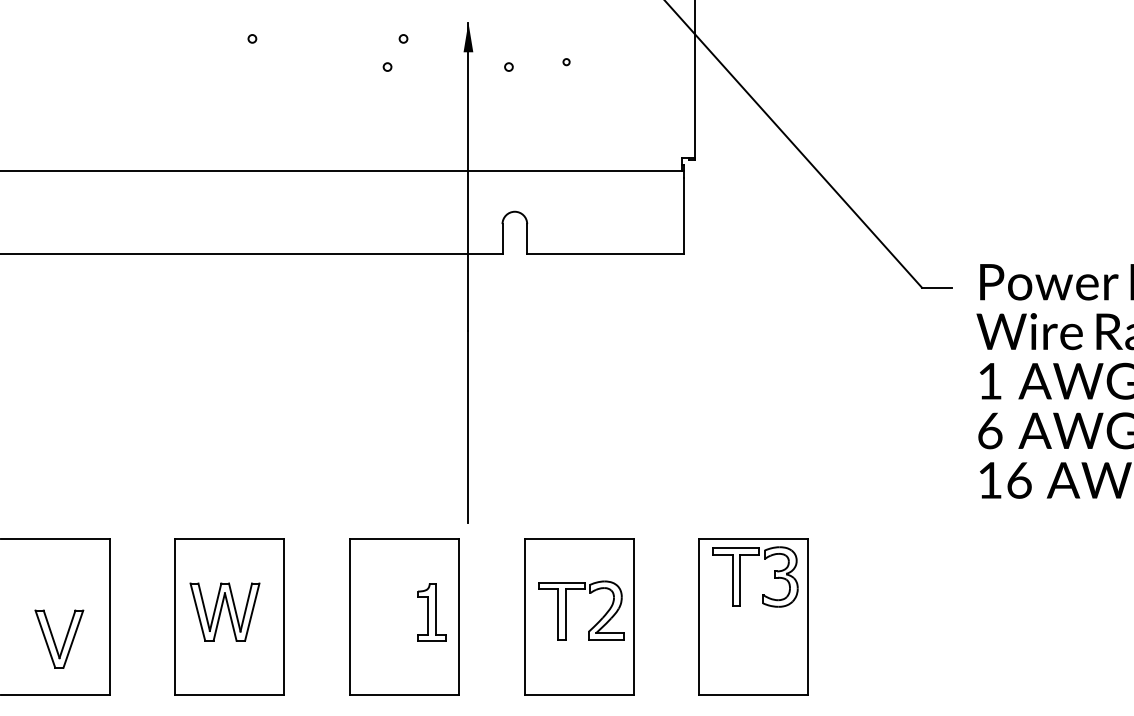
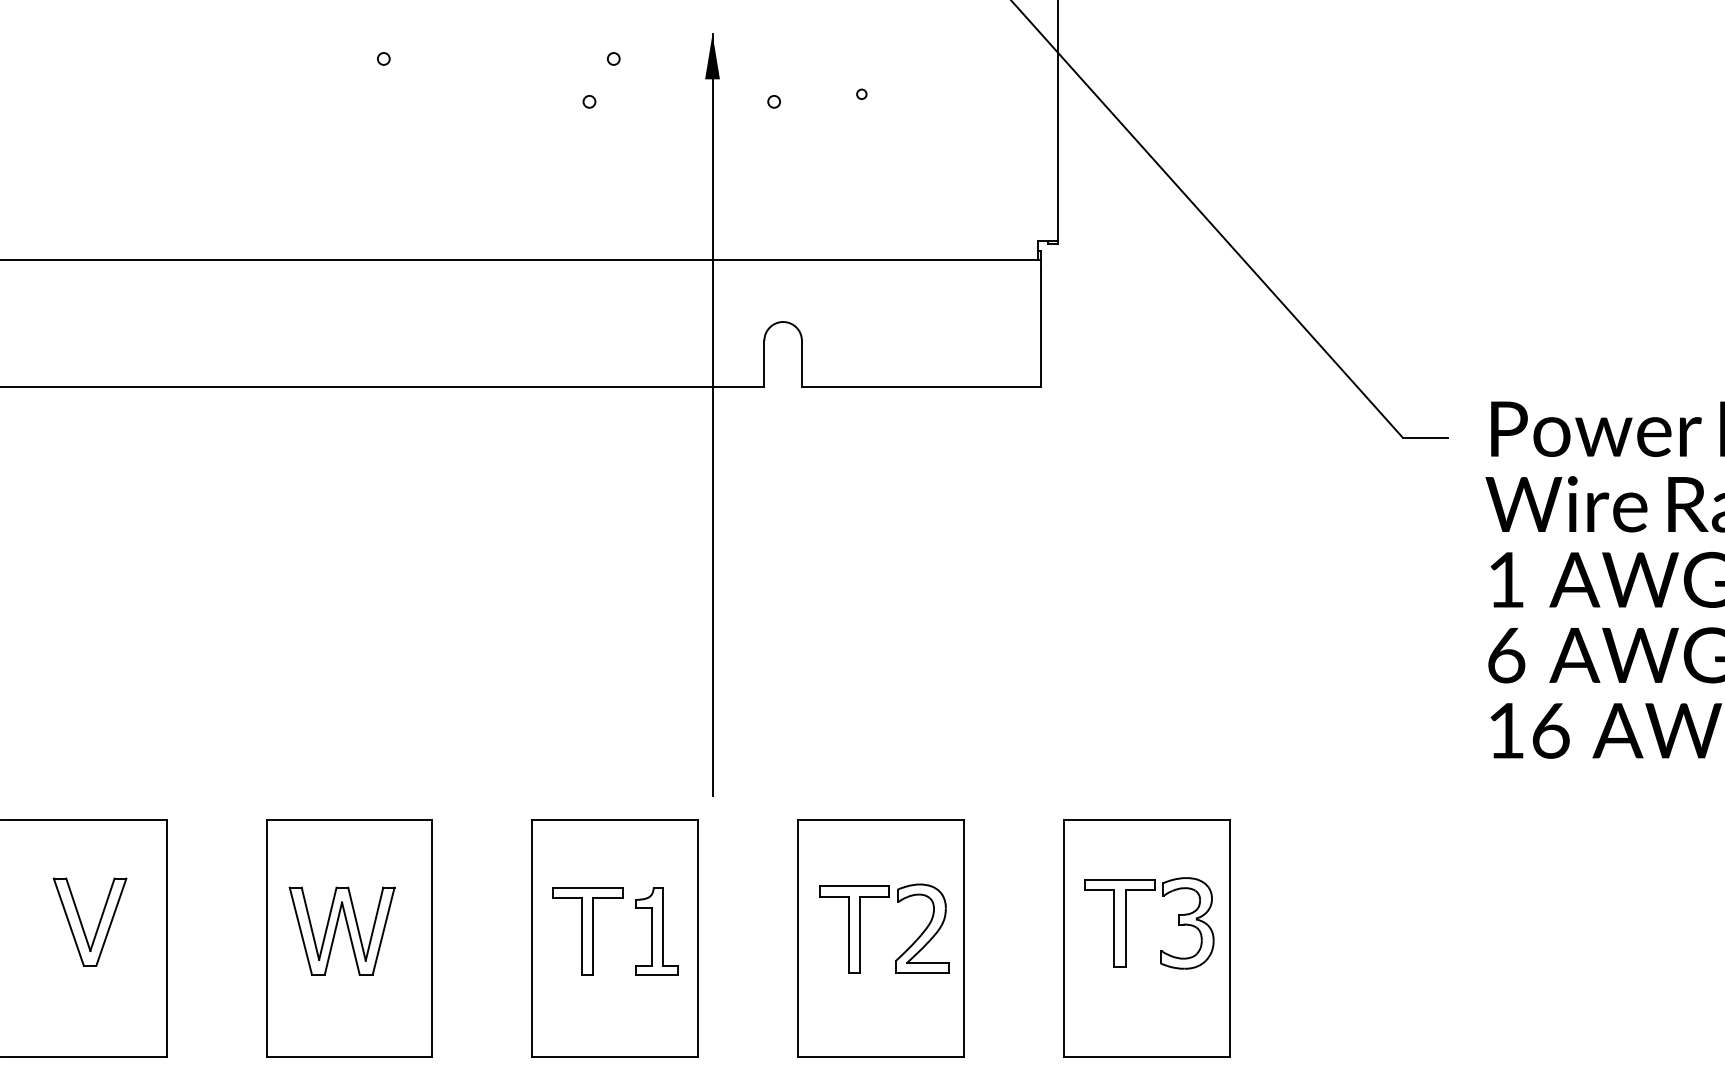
part: (740, 576) -> (1126, 922), moved
part: (385, 612) -> (586, 931), added
part: (59, 638) -> (90, 921), moved

